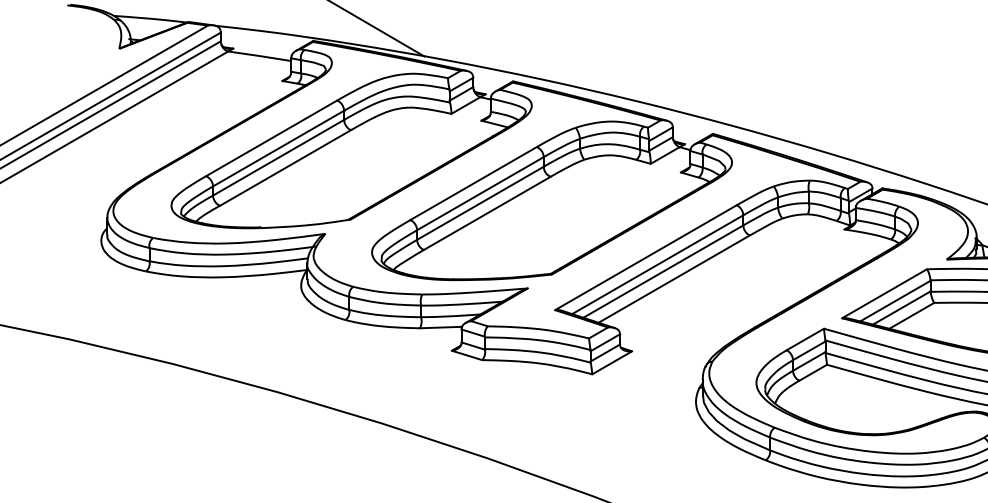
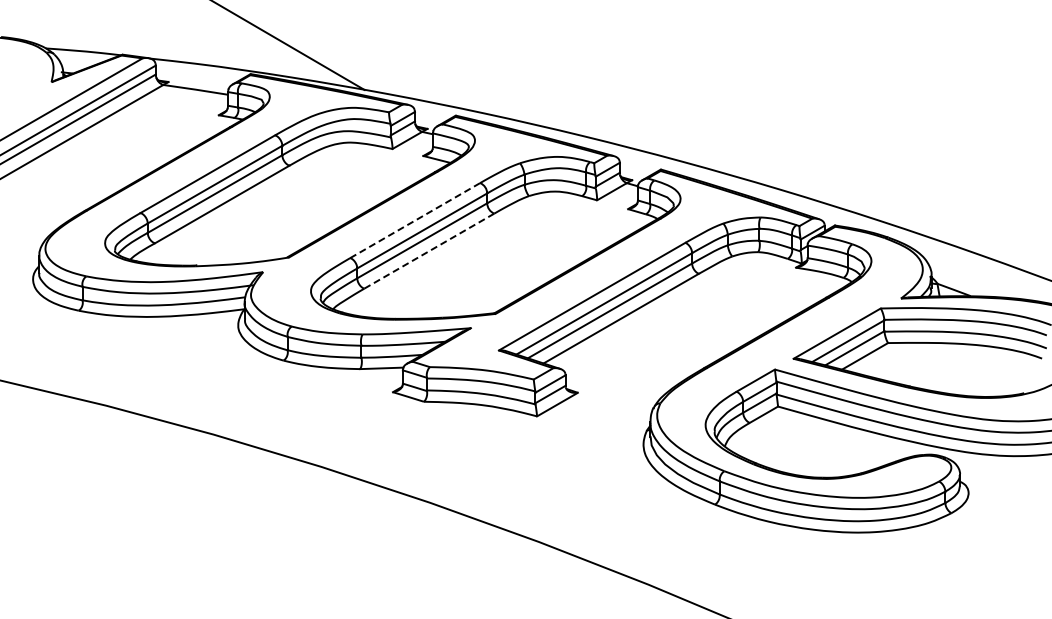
line: (473, 183) -> (415, 220), solid -> dashed
line: (486, 213) -> (428, 251), solid -> dashed

